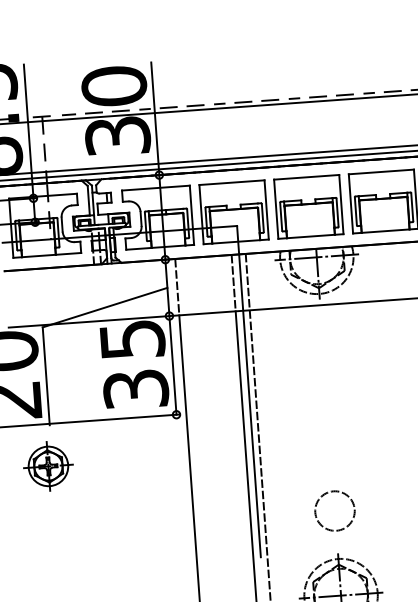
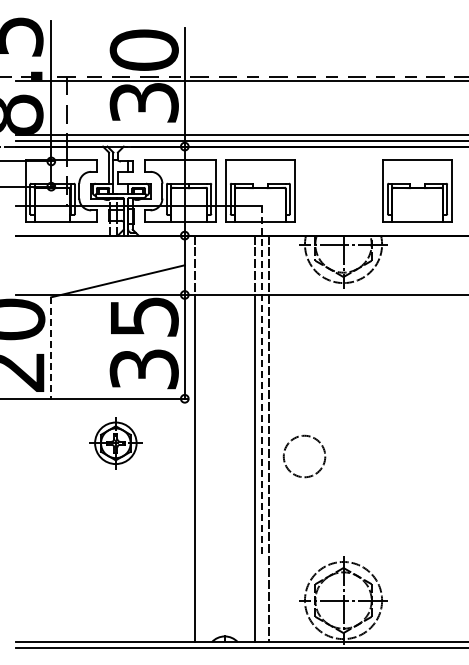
part: (308, 206) -> (338, 190), removed
line: (46, 376) -> (51, 349), solid -> dashed
line: (249, 392) -> (262, 380), solid -> dashed
part: (48, 466) -> (115, 443), moved
circle: (334, 511) -> (304, 456), moved

